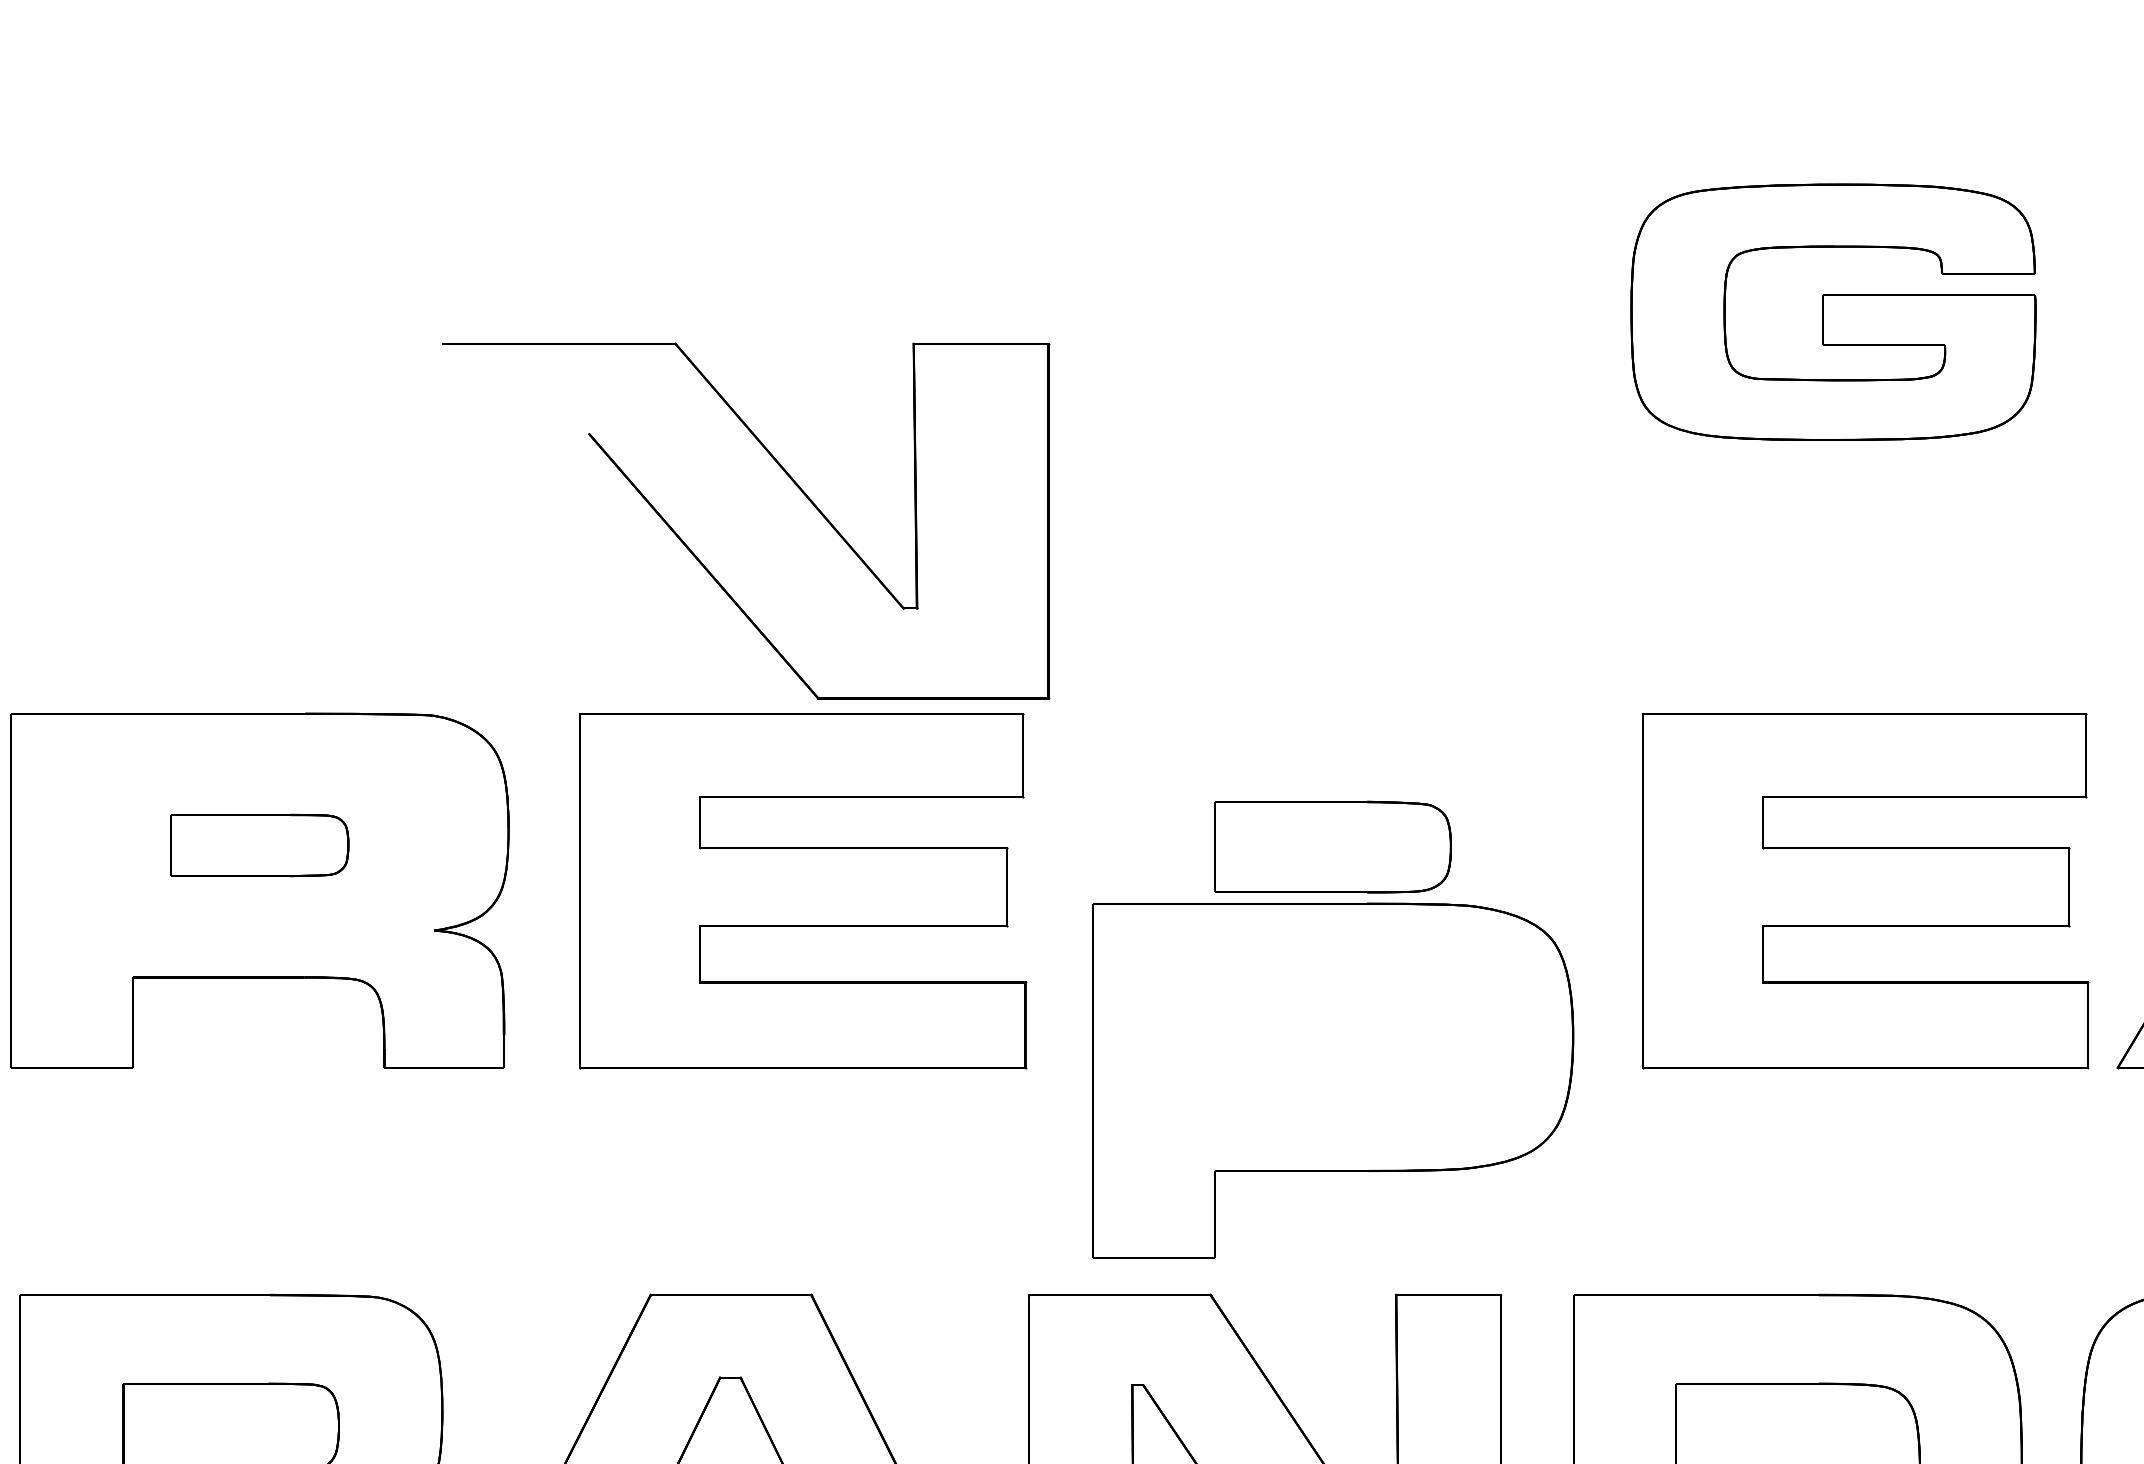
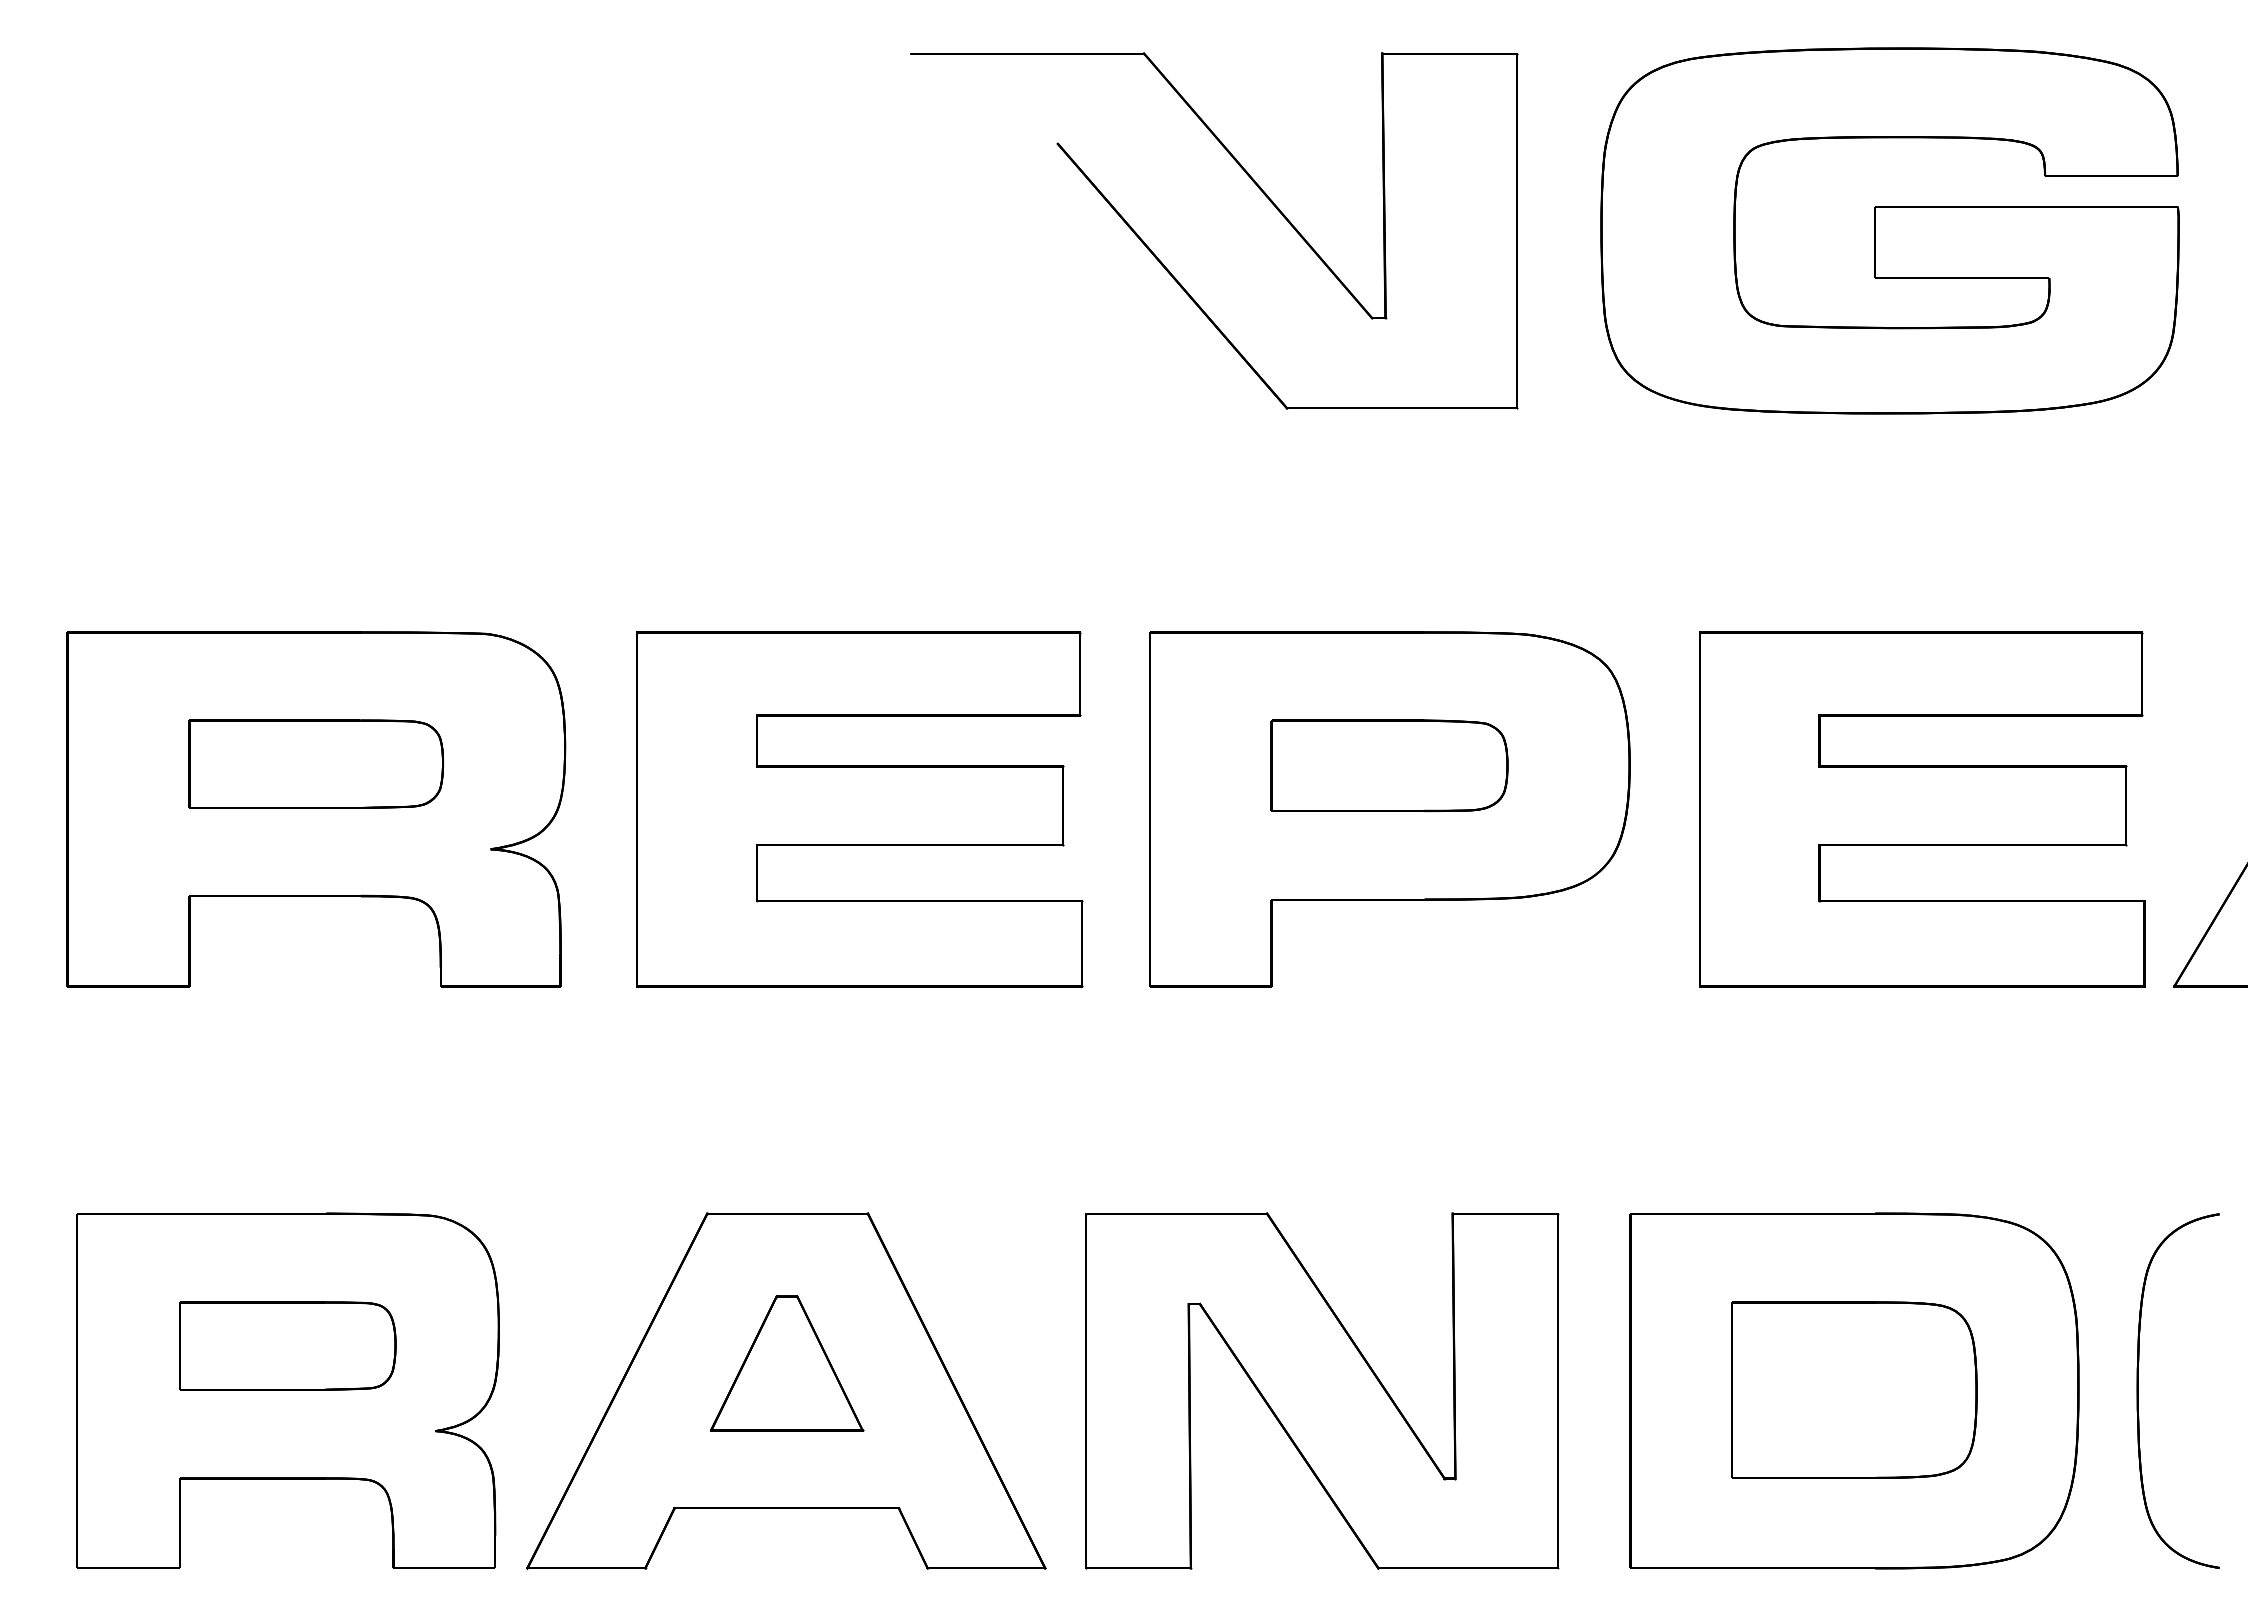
part: (1832, 311) -> (1889, 230), size x1.43
part: (700, 560) -> (1169, 270), moved
part: (258, 844) -> (315, 763), size x1.43
part: (1332, 1080) -> (1389, 809), moved

